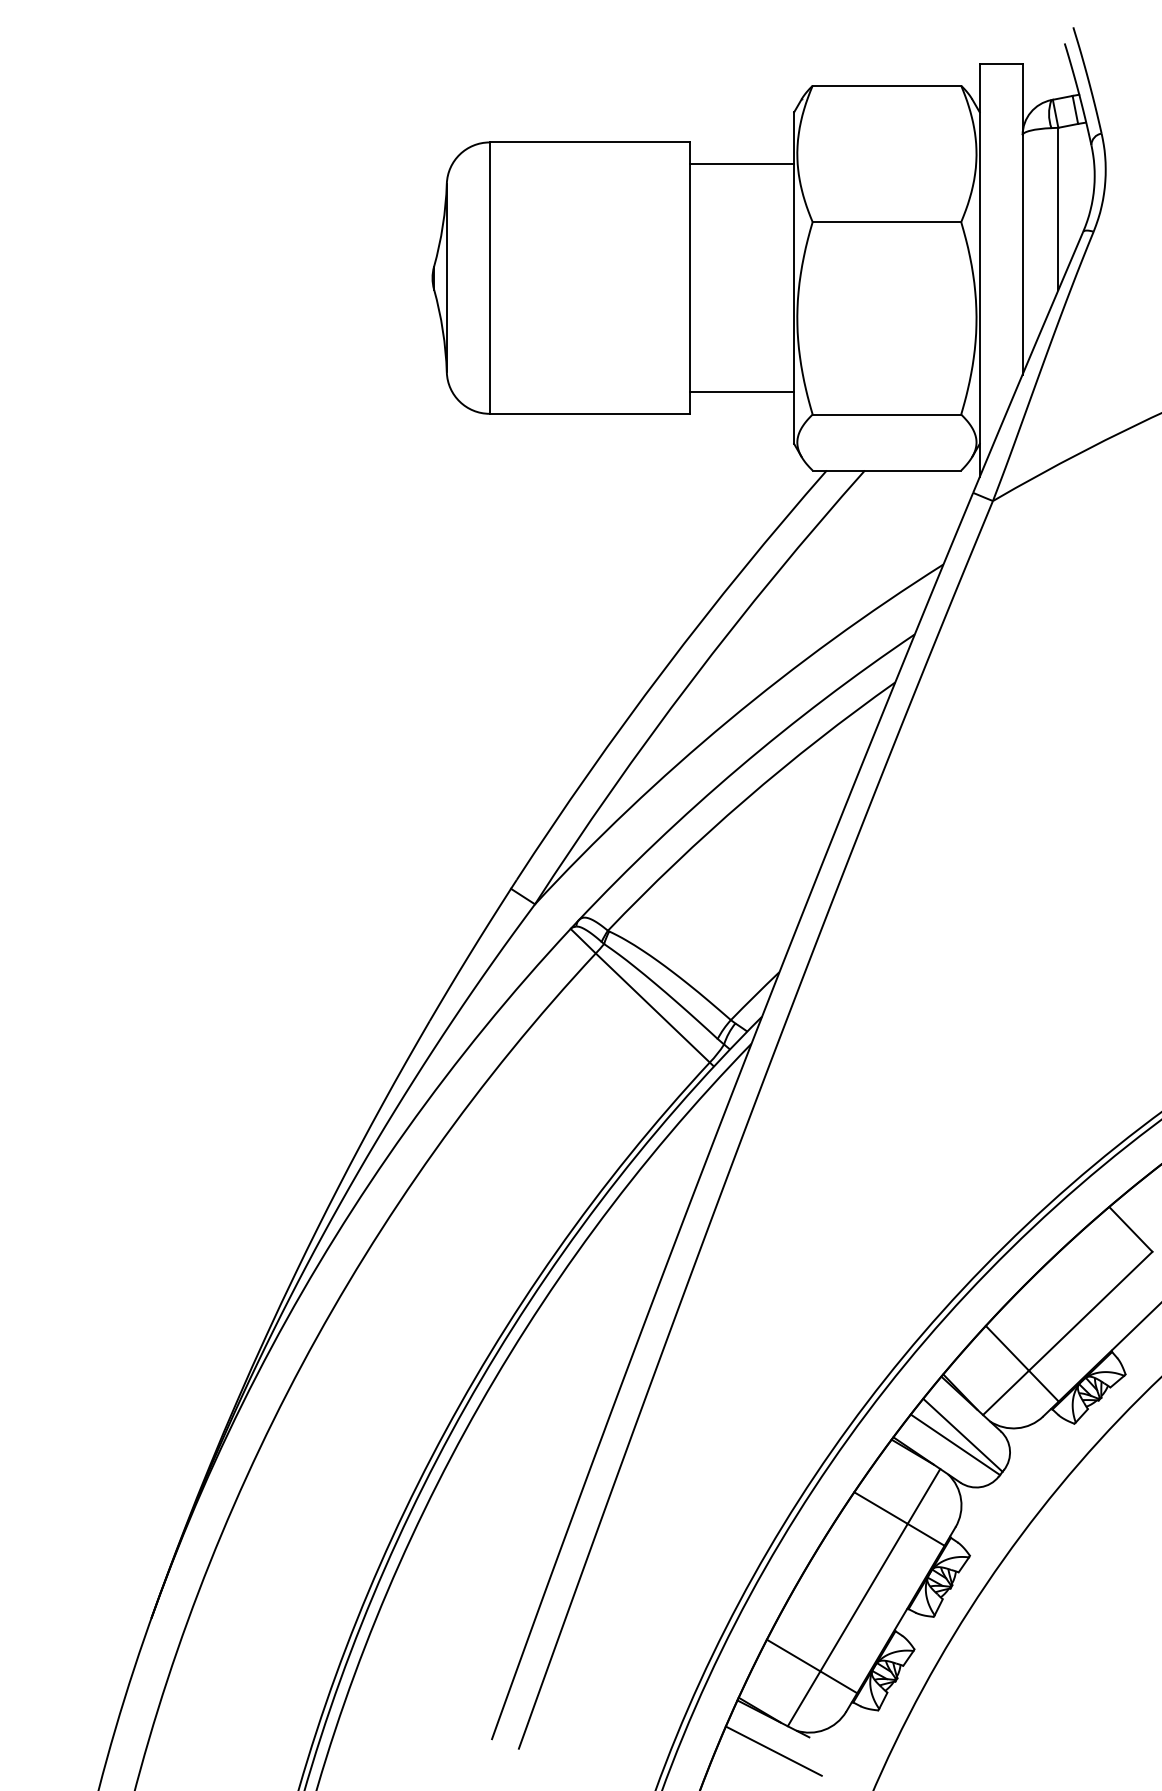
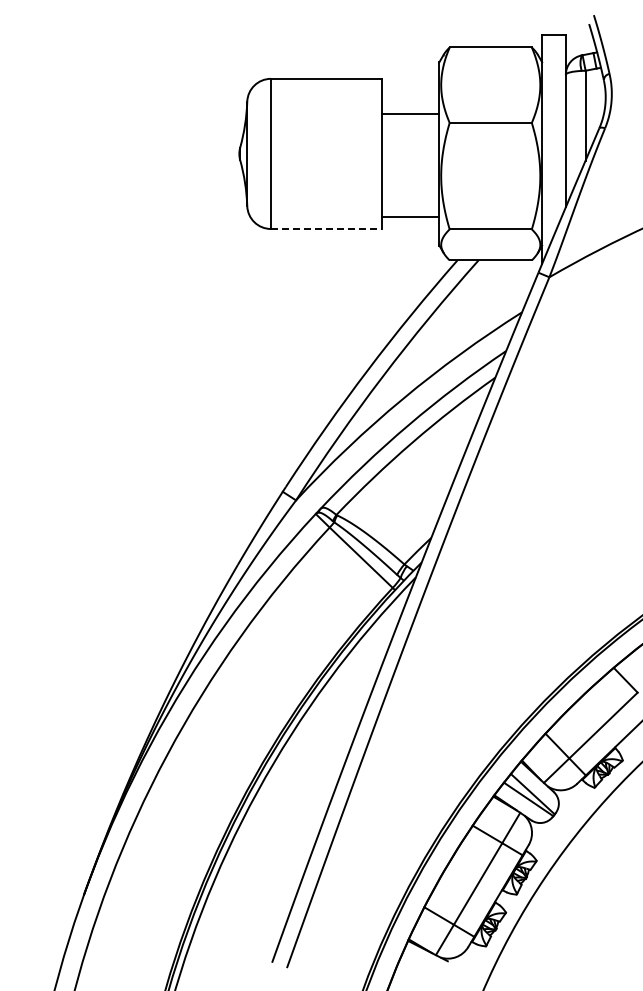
line: (741, 163) -> (410, 113), moved
line: (590, 414) -> (326, 229), solid -> dashed
line: (772, 1750) -> (427, 968), removed

